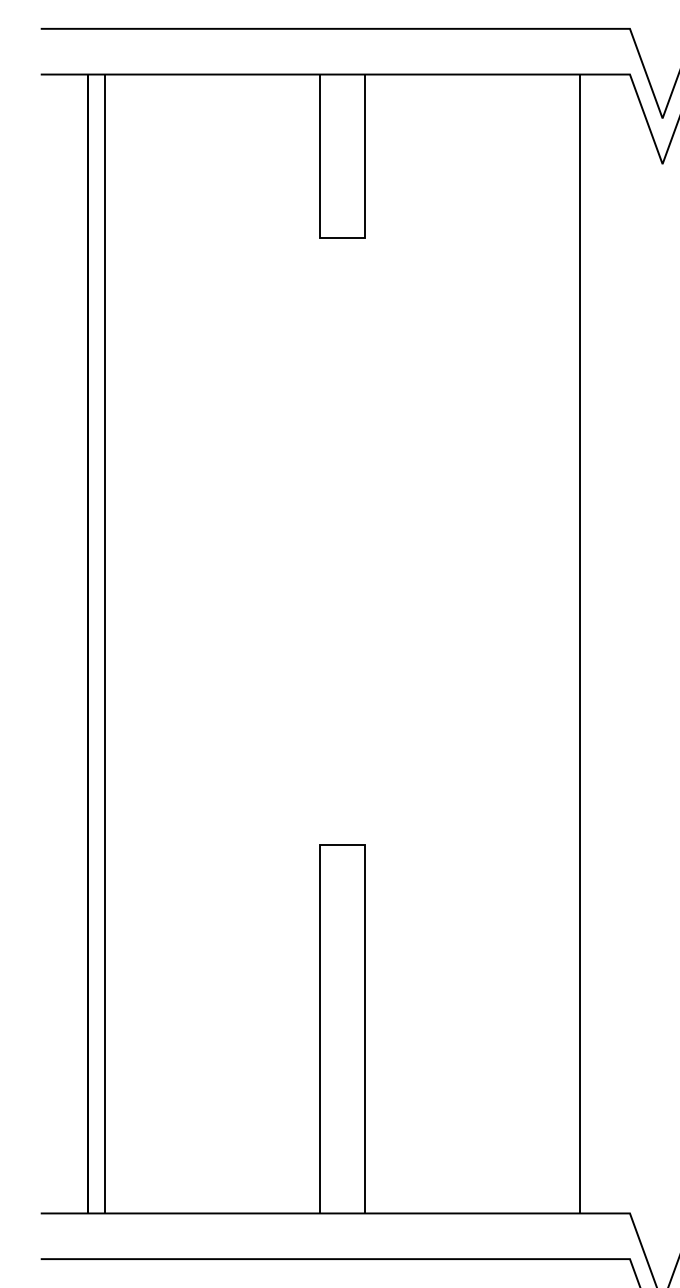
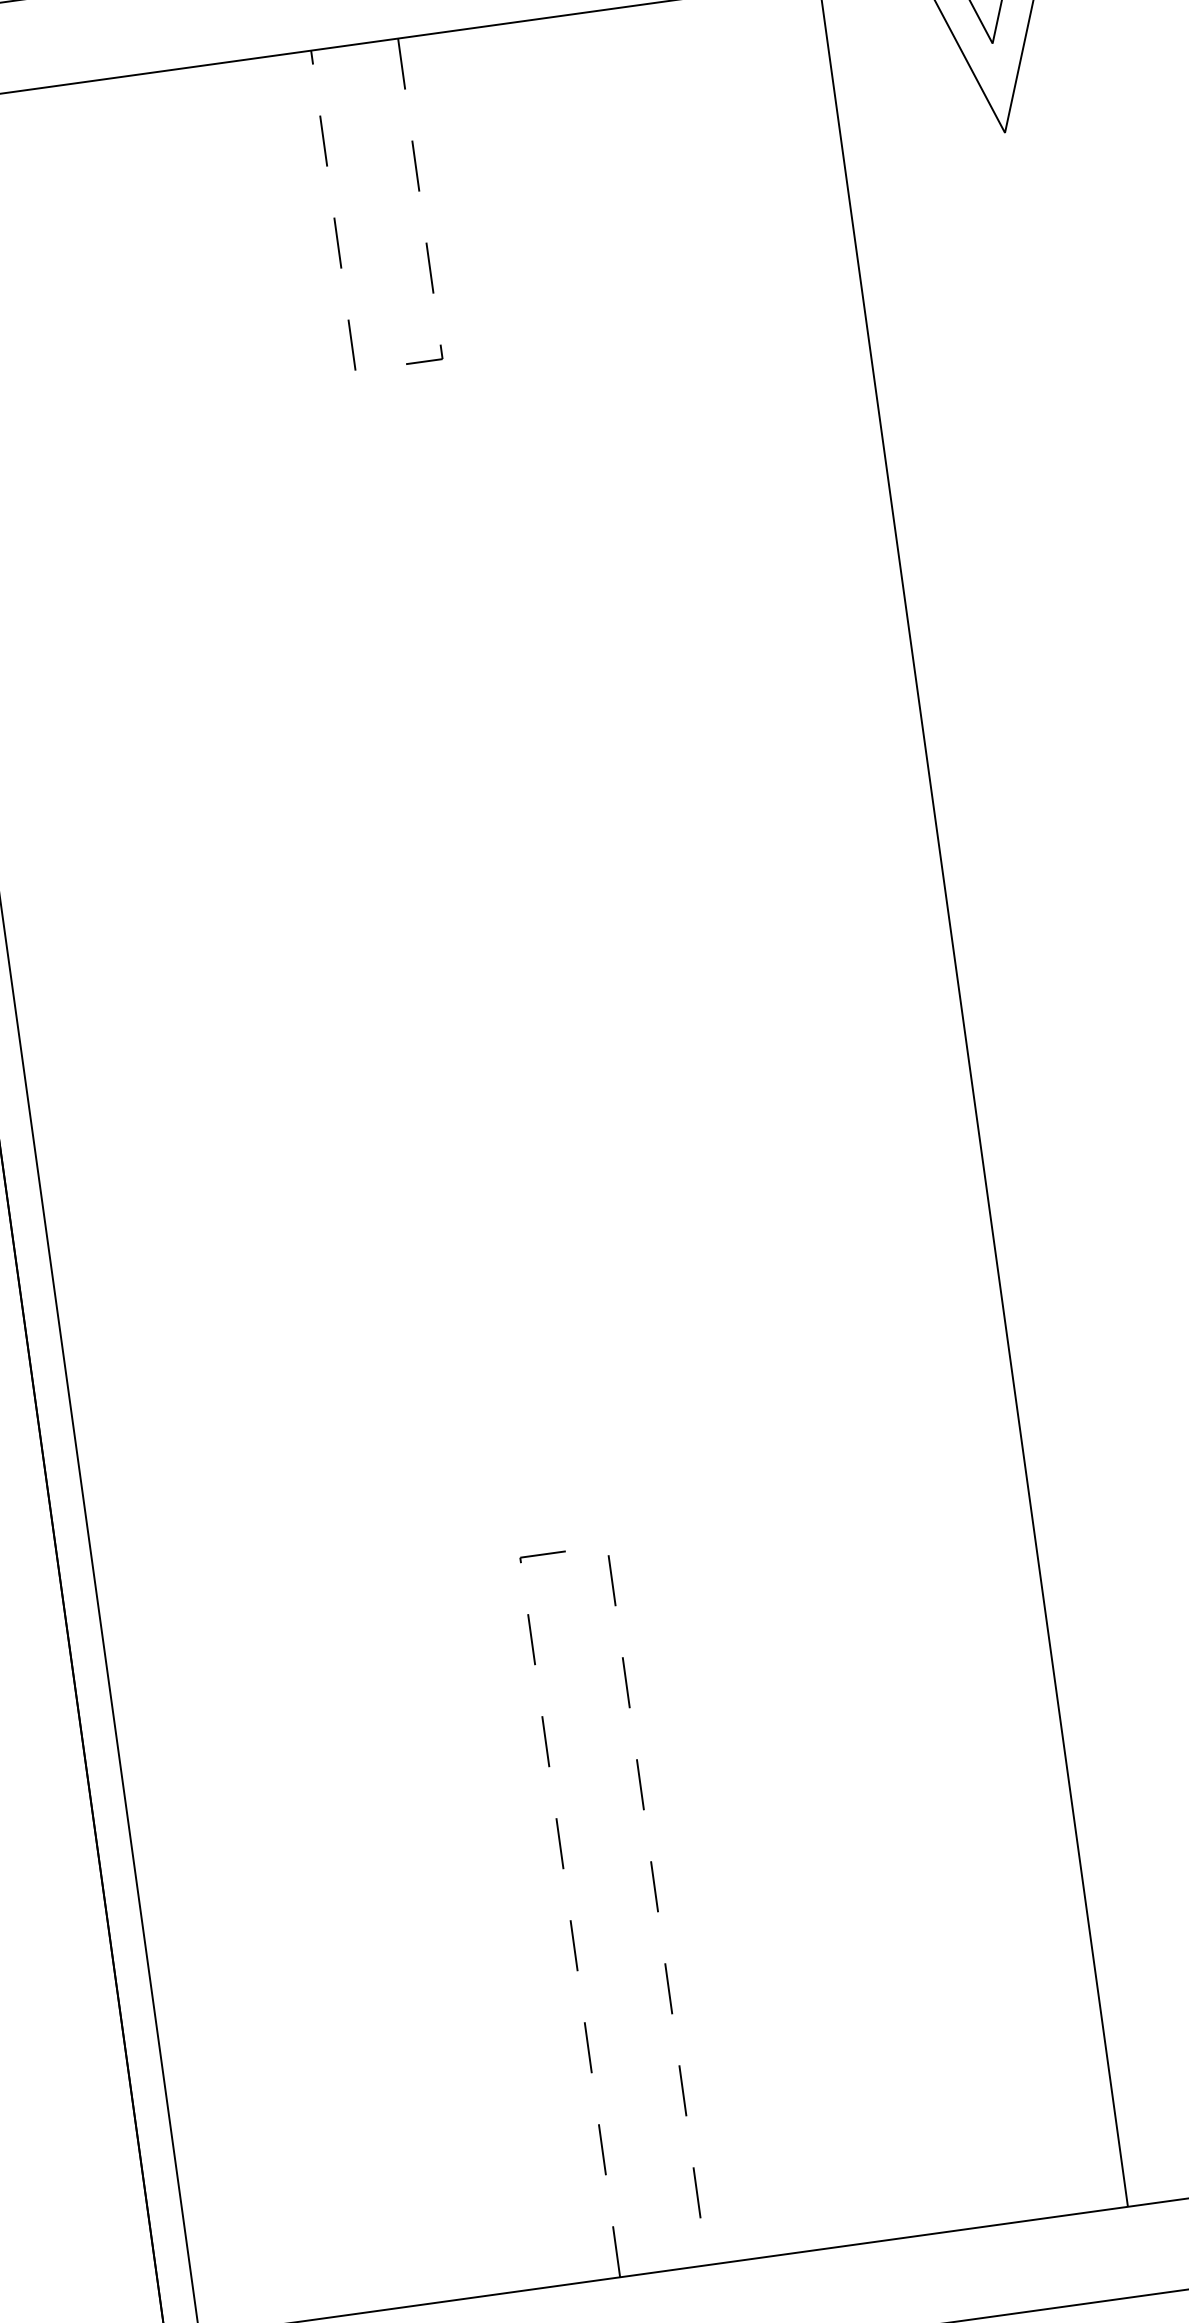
line: (341, 238) -> (397, 365), solid -> dashed
line: (342, 845) -> (564, 1551), solid -> dashed

